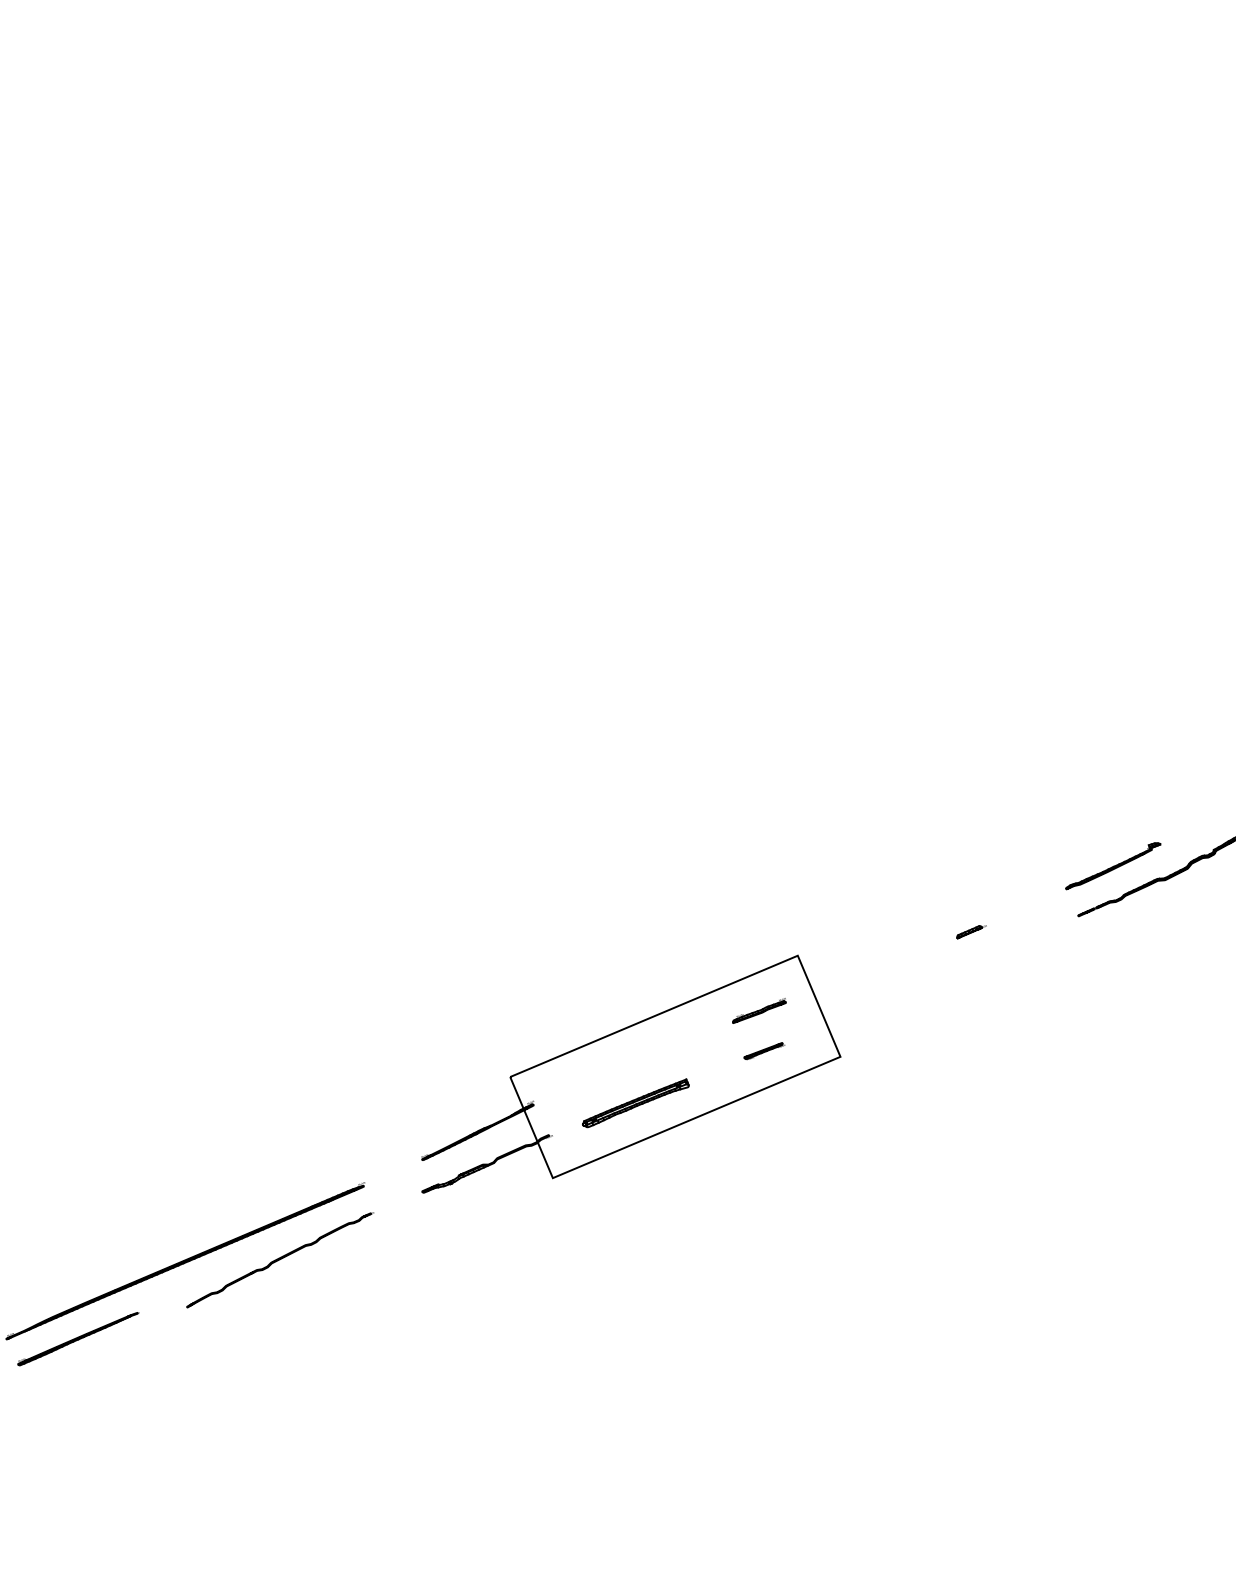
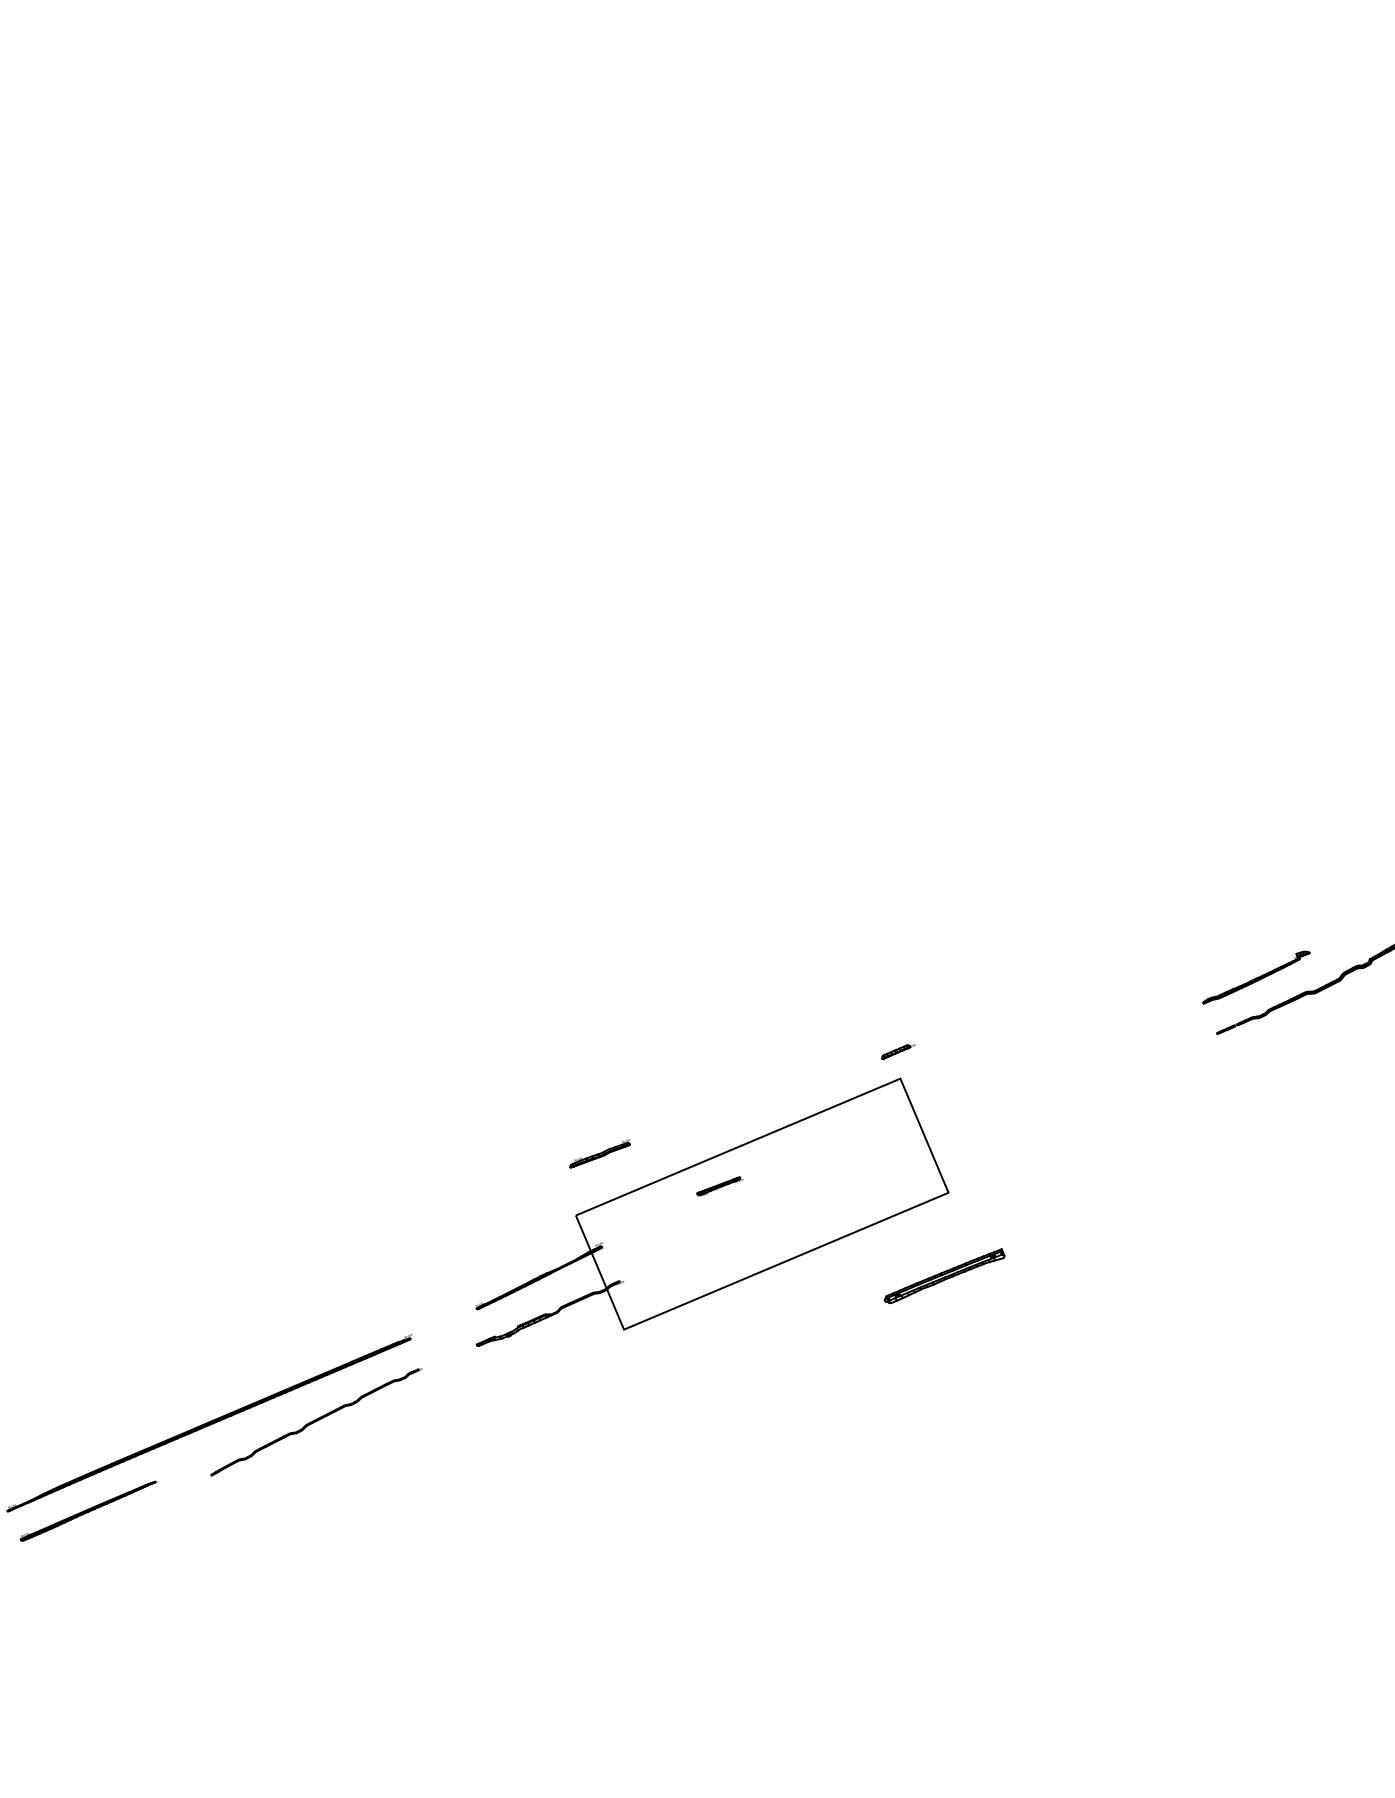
part: (971, 931) -> (898, 1051), moved
part: (758, 1010) -> (599, 1153), moved
part: (764, 1051) -> (719, 1186), moved
part: (635, 1102) -> (944, 1275), moved

